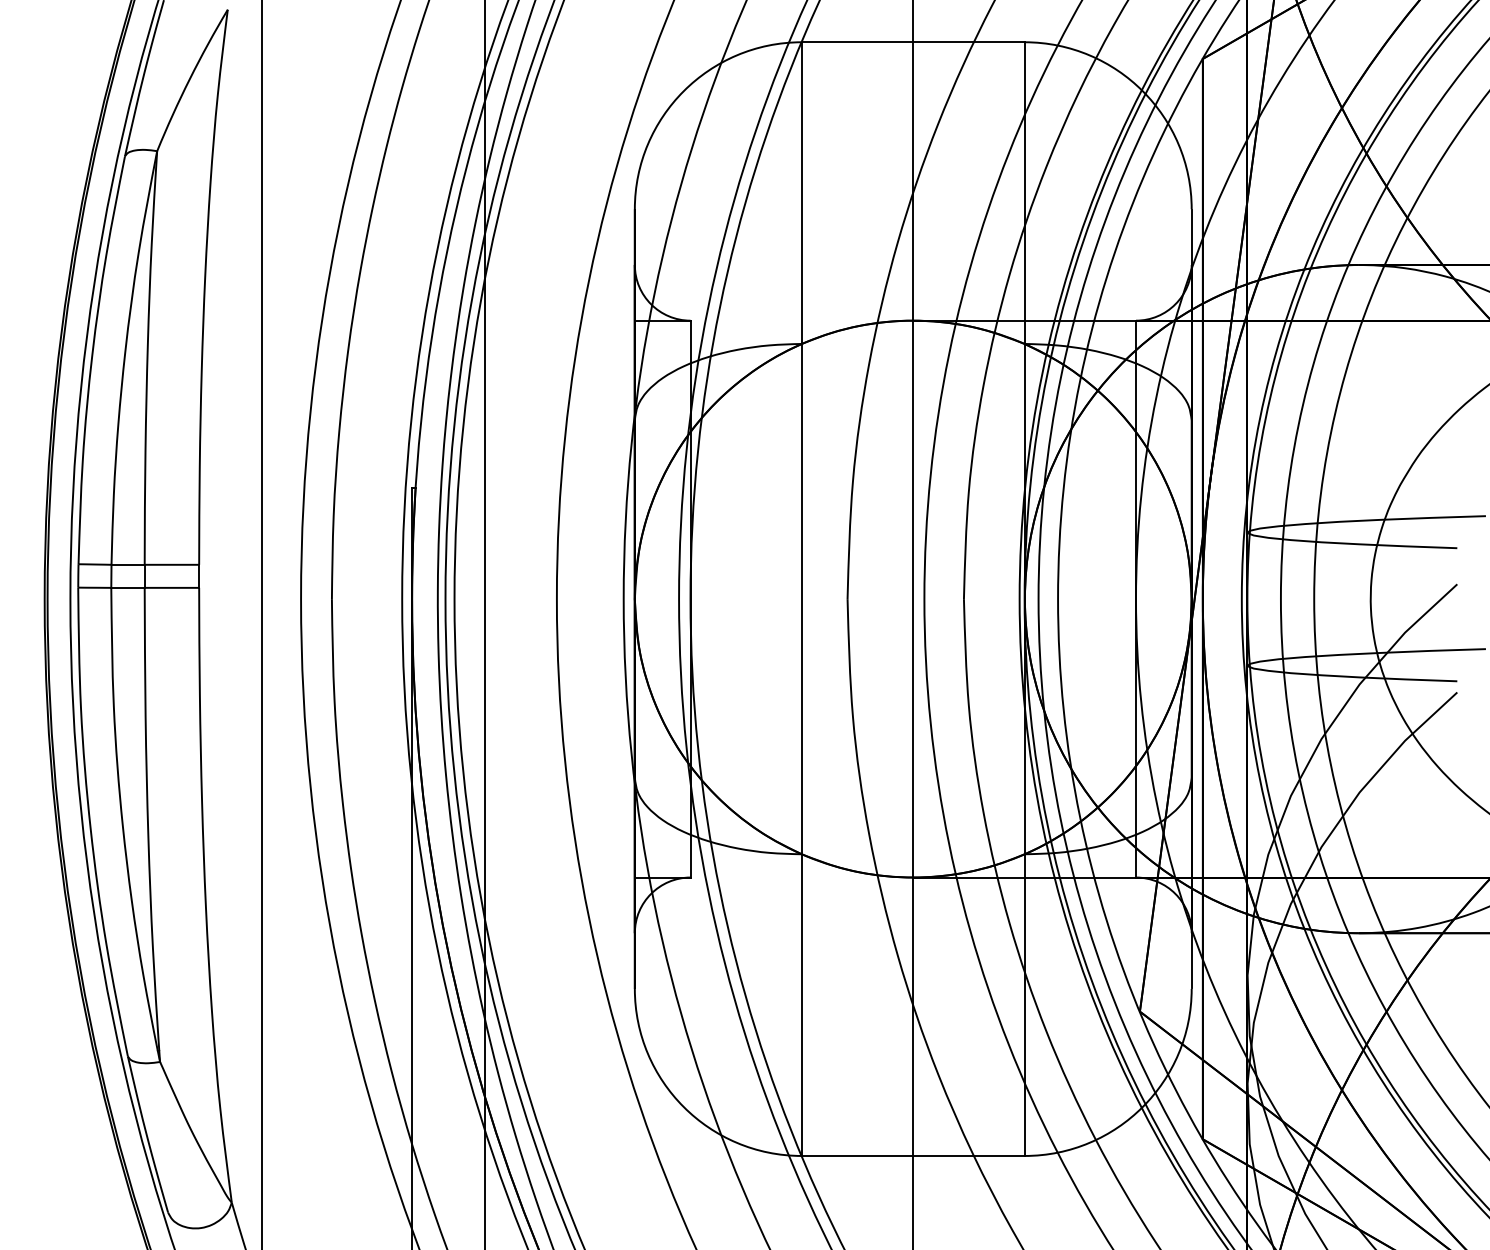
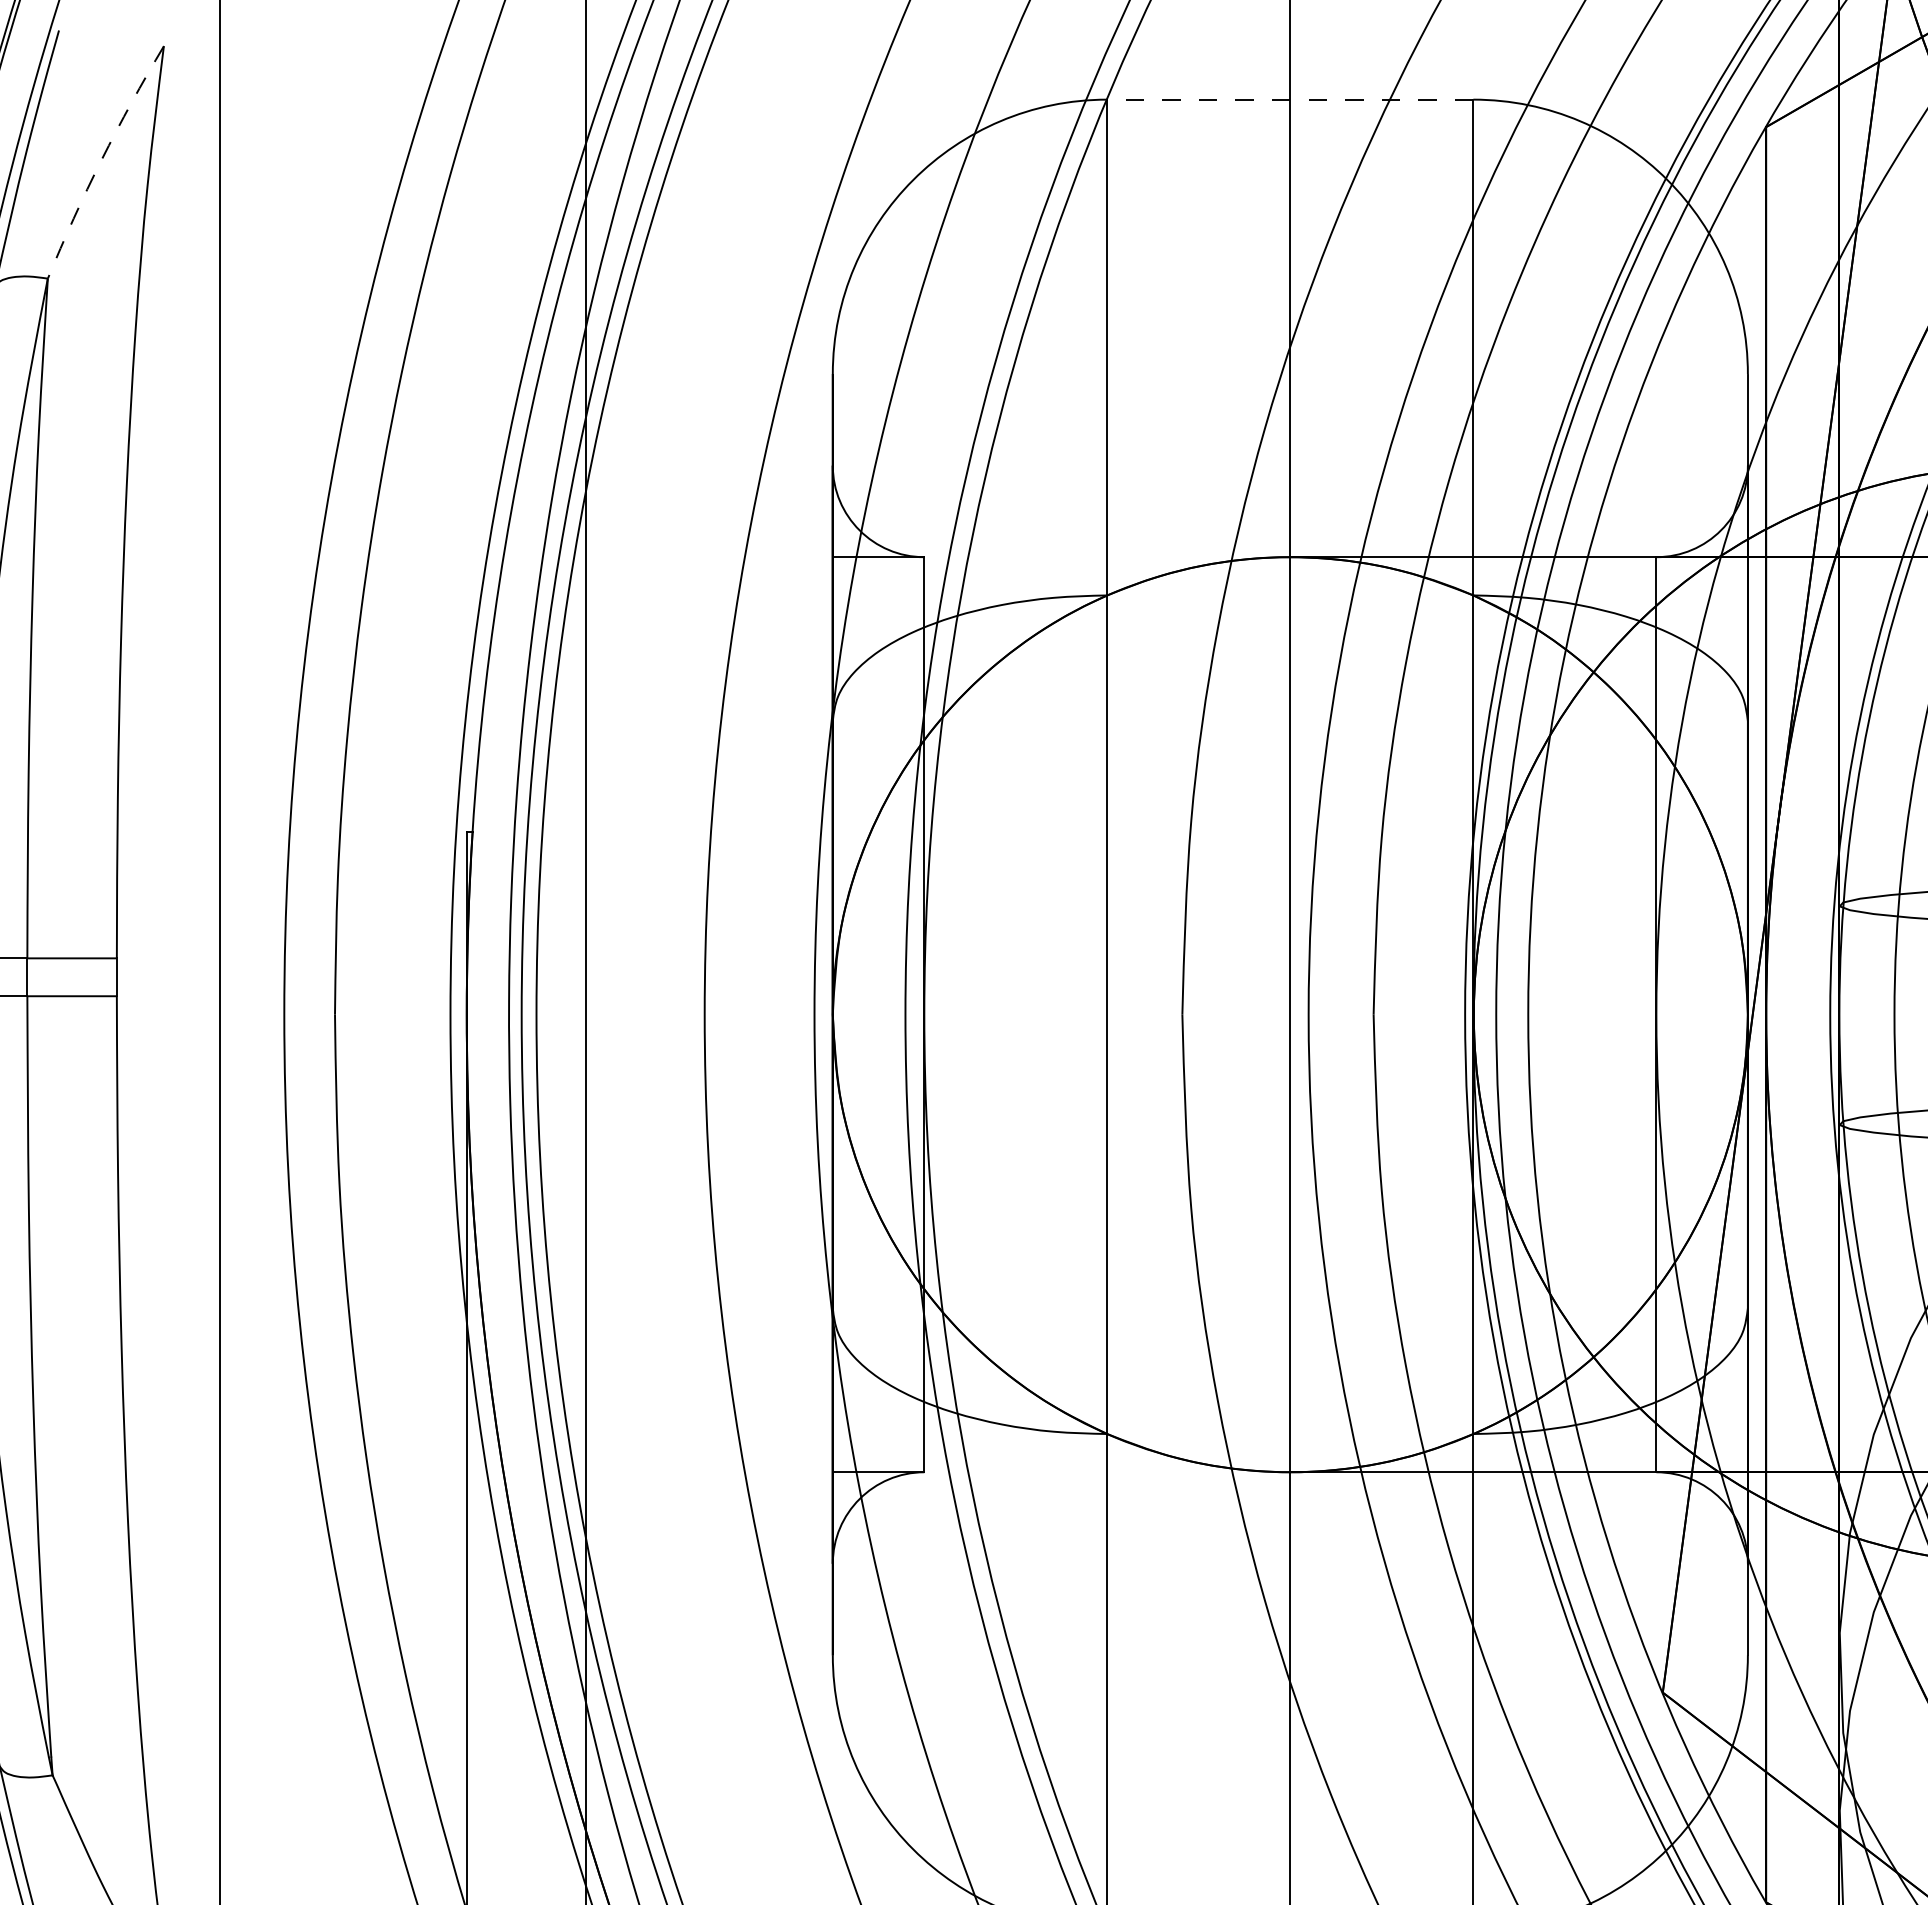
line: (912, 42) -> (1289, 100), solid -> dashed
arc: (189, 79) -> (100, 160), solid -> dashed

